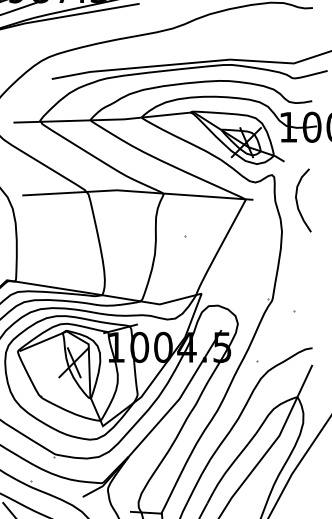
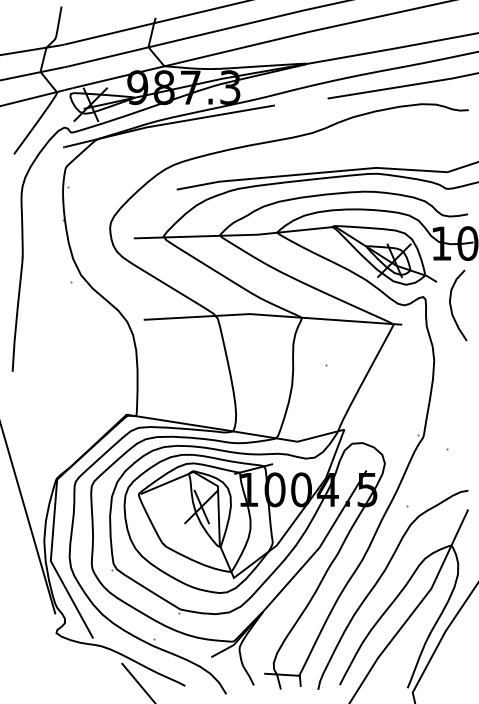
curve: (297, 200) -> (451, 305), moved

